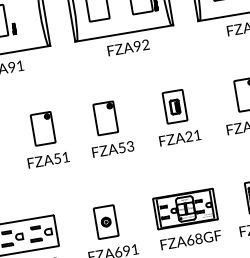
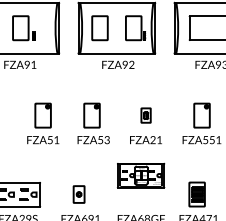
part: (174, 106) -> (145, 115), size x0.6
part: (184, 208) -> (140, 175), moved
part: (105, 222) -> (78, 194), size x0.7

